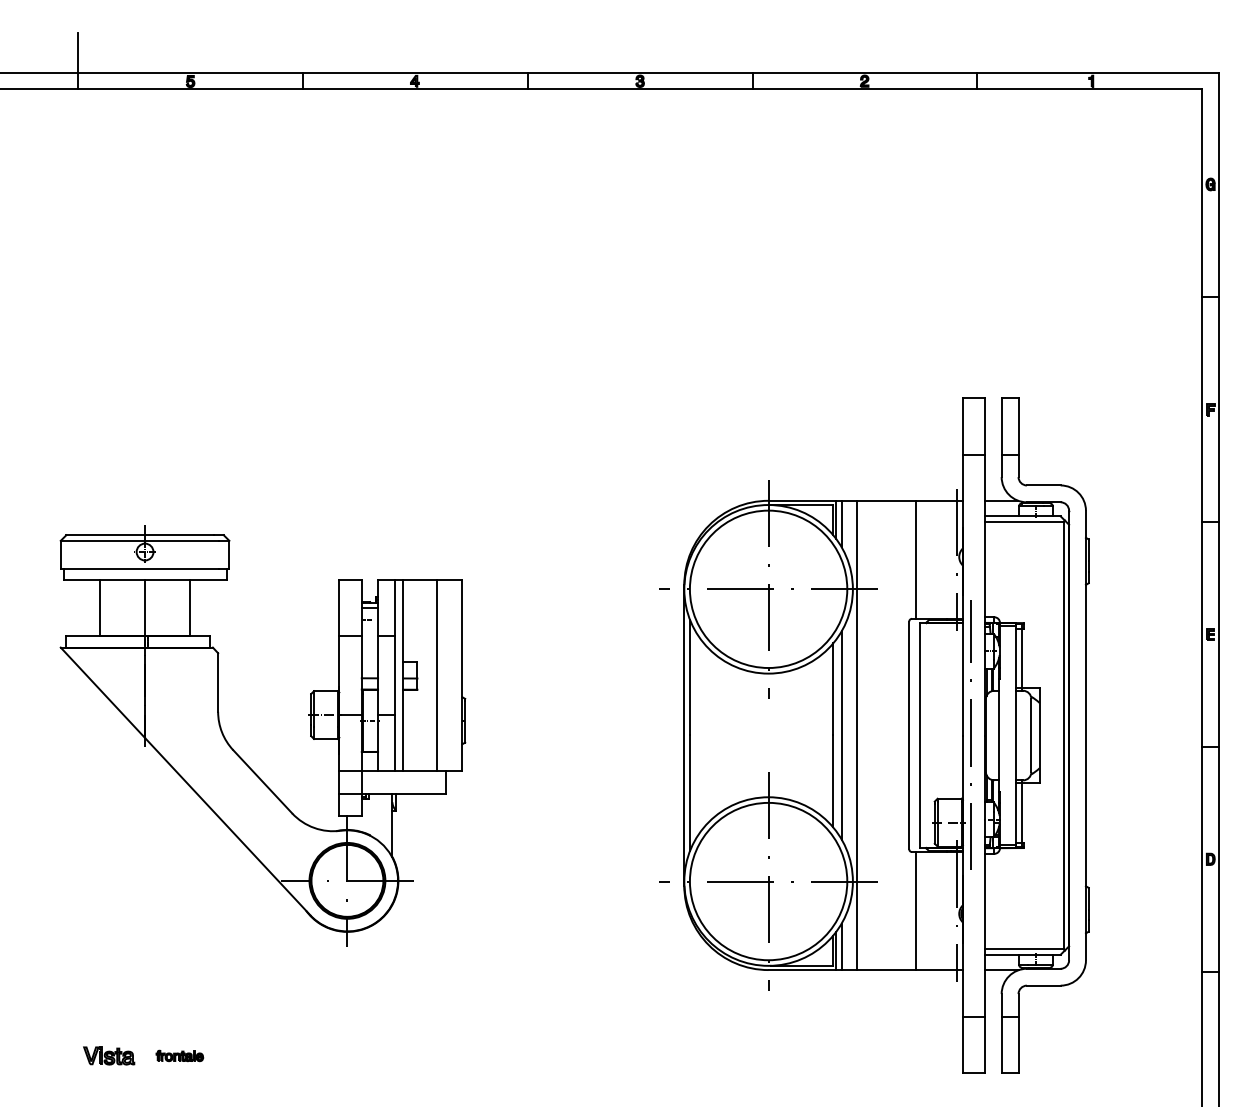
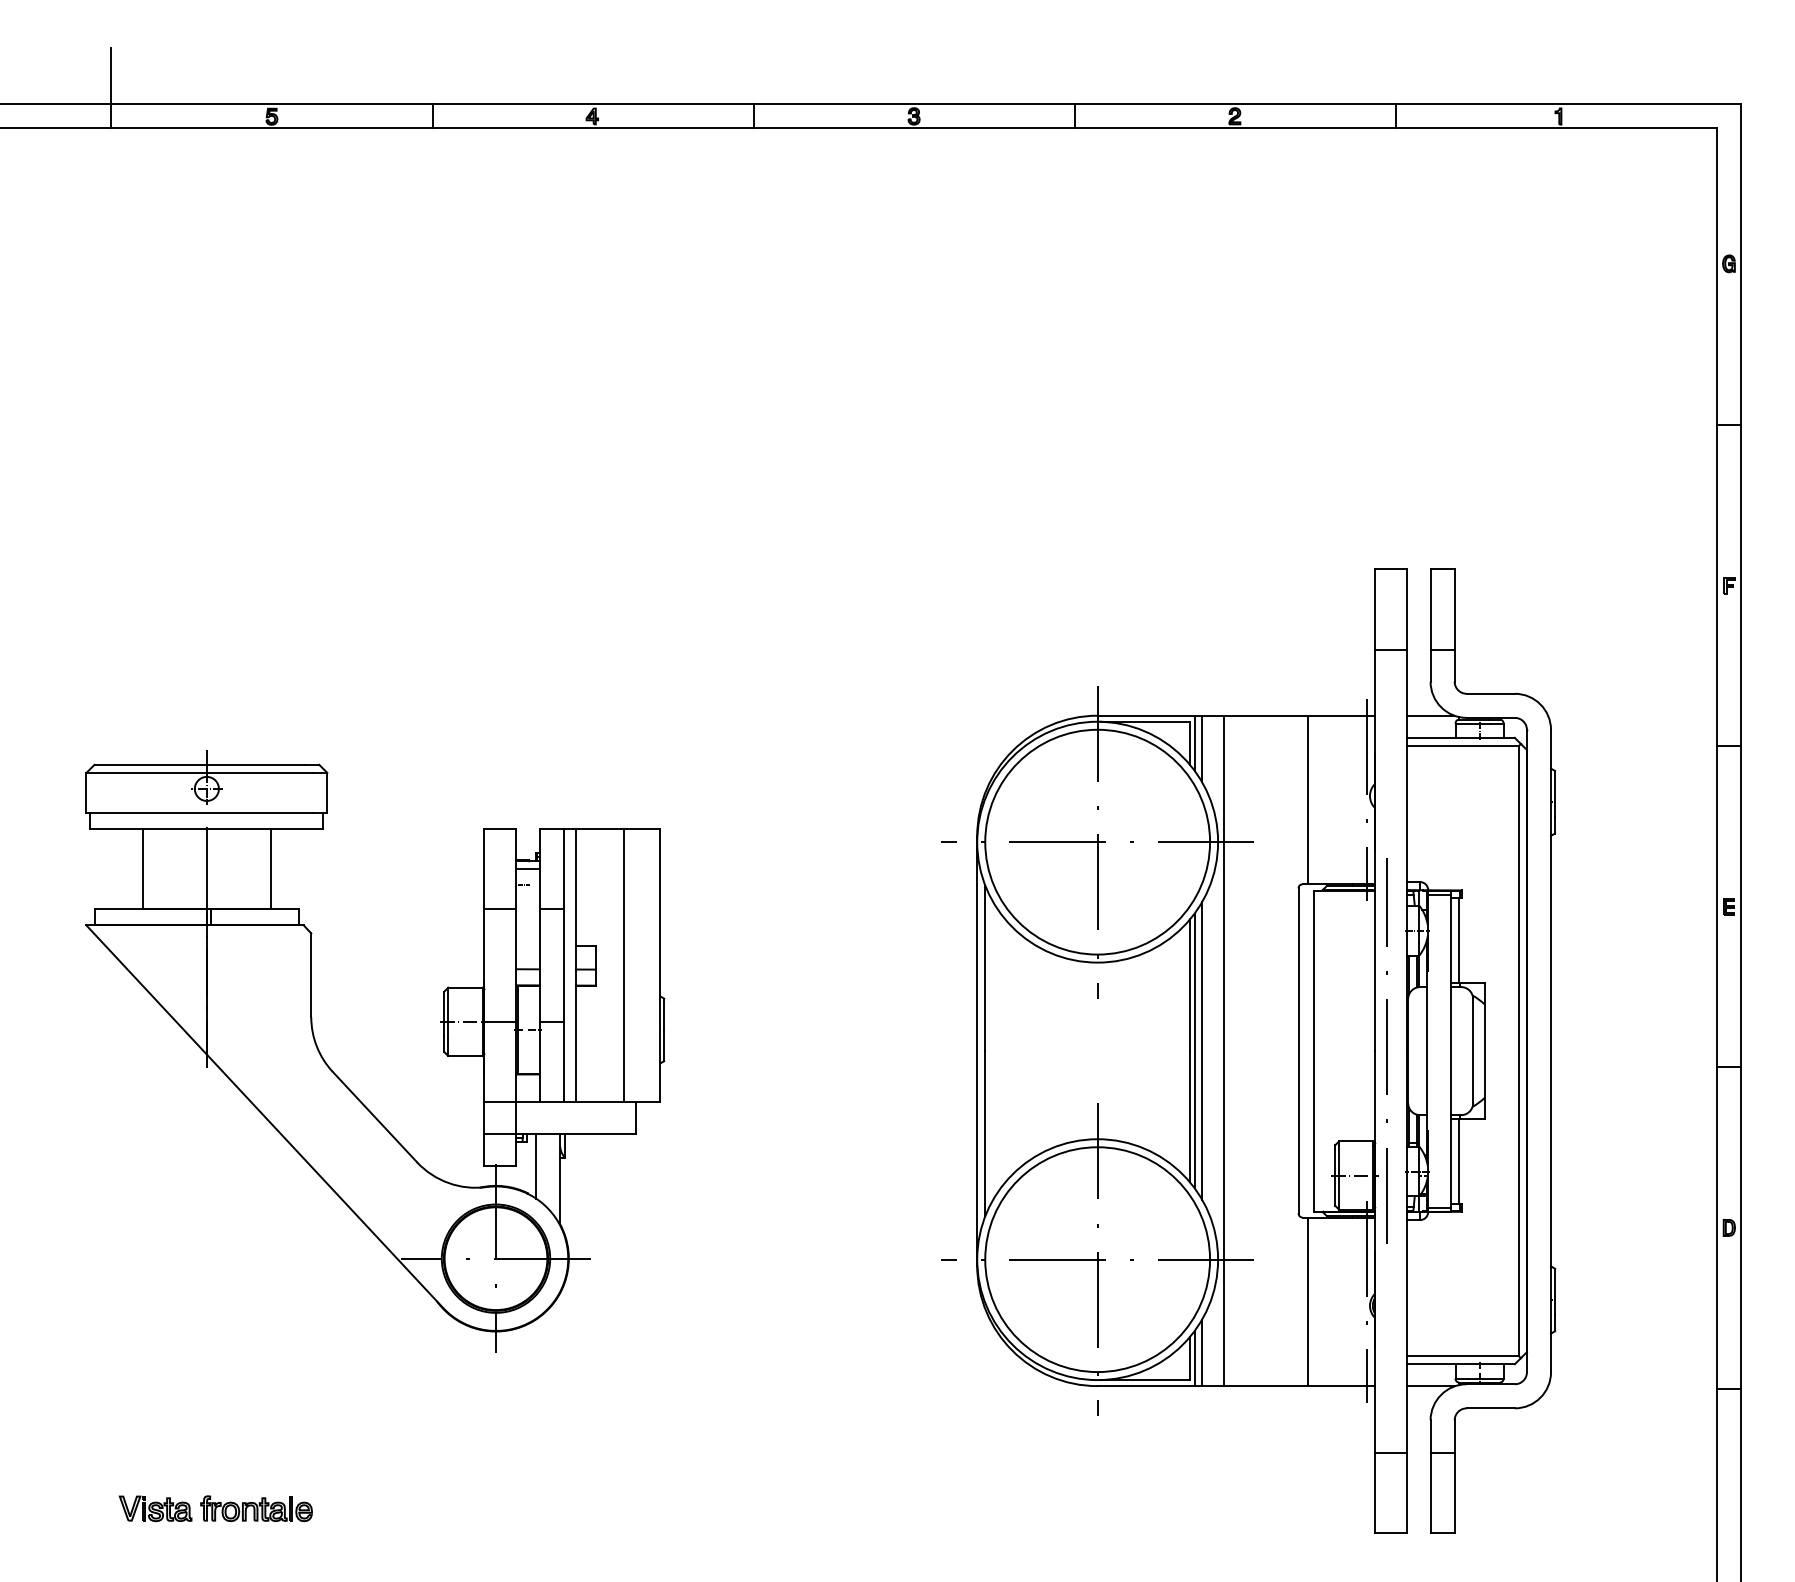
line: (836, 735) -> (1194, 1050), added
line: (375, 816) -> (536, 1166), added
part: (179, 1055) -> (256, 1508), size x1.67

